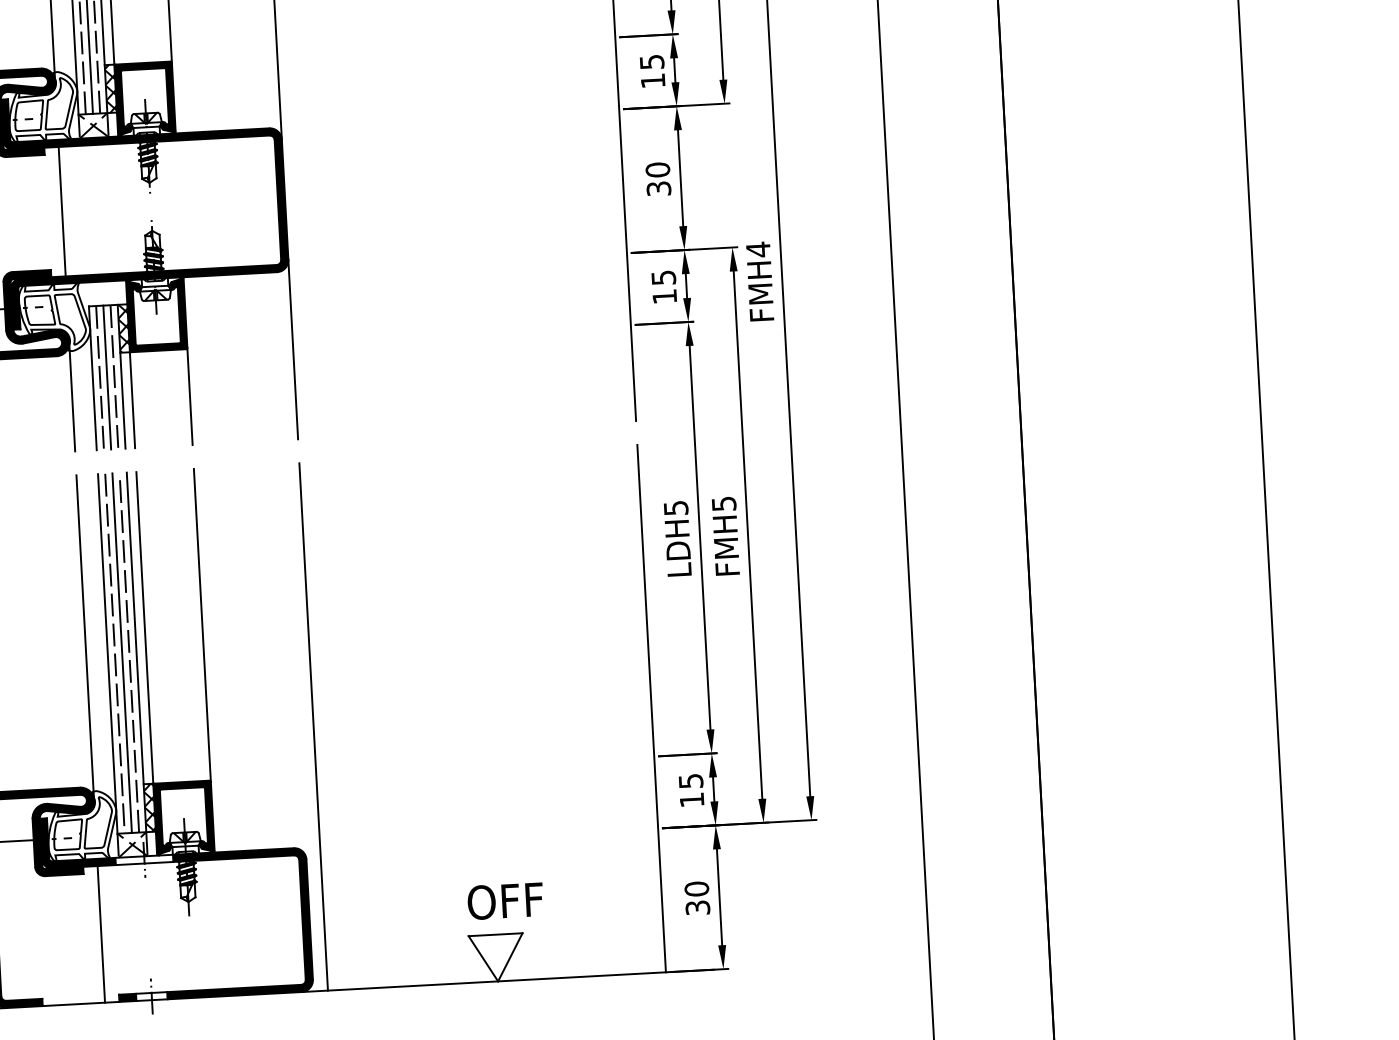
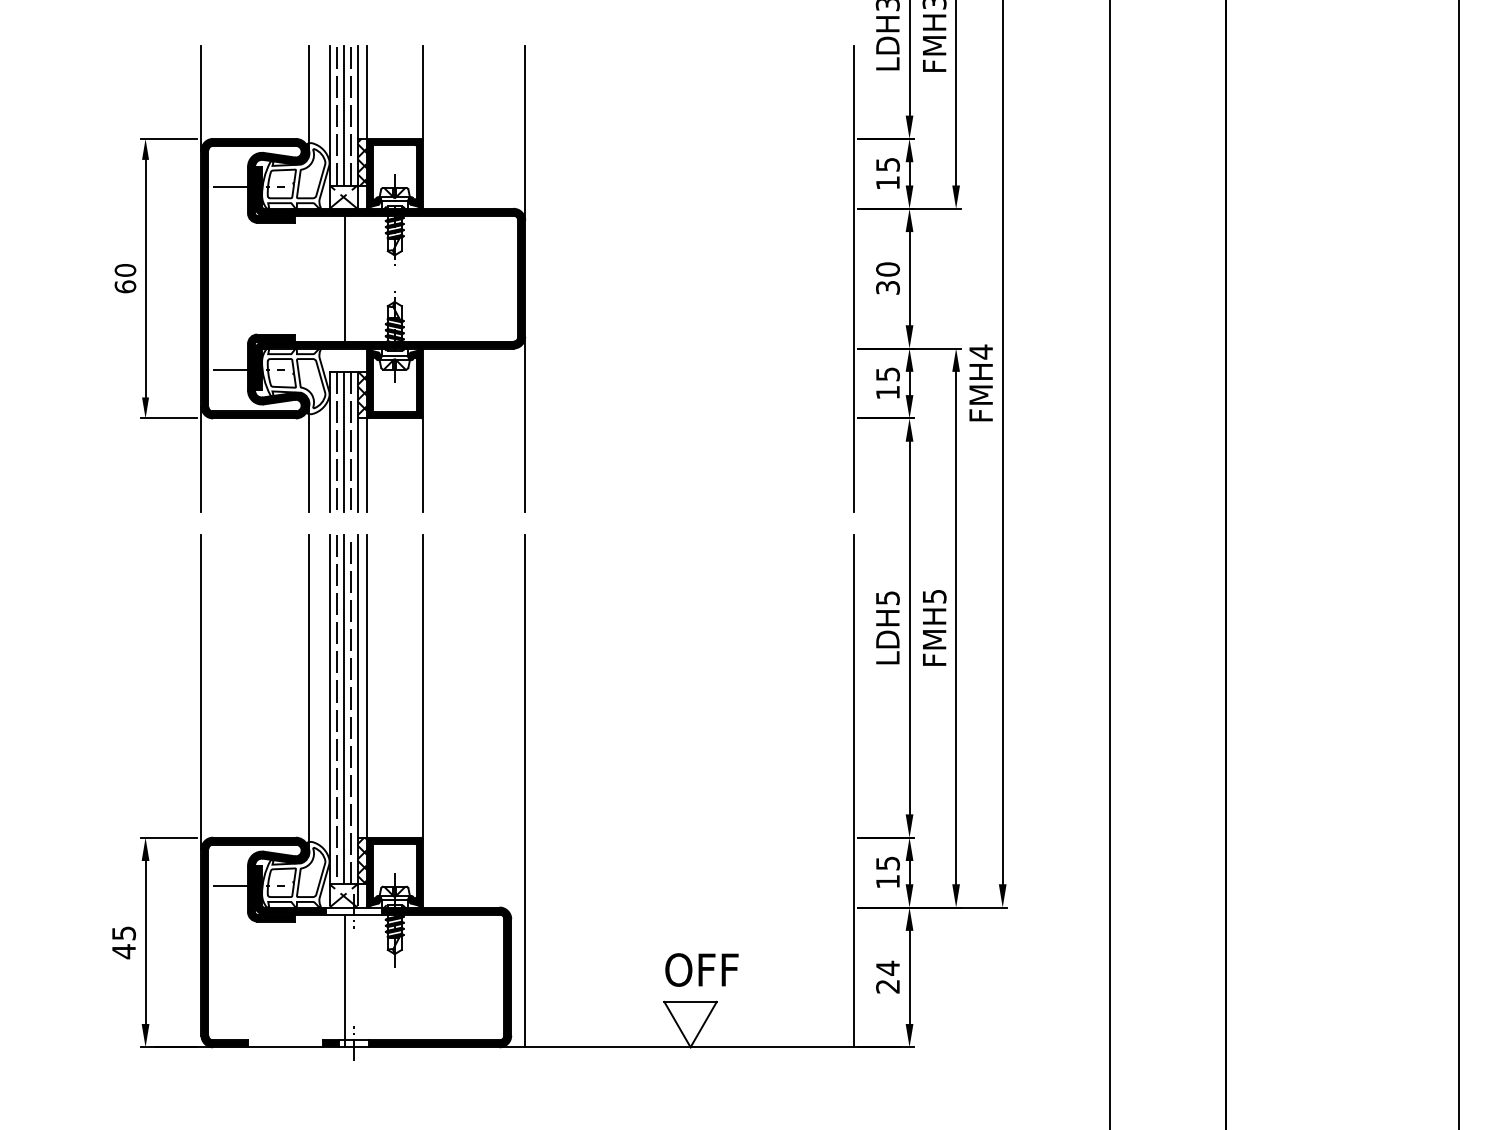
line: (62, 211) -> (344, 278), moved
text: (696, 897) -> (887, 976), 30 -> 24
line: (101, 933) -> (344, 980), moved

